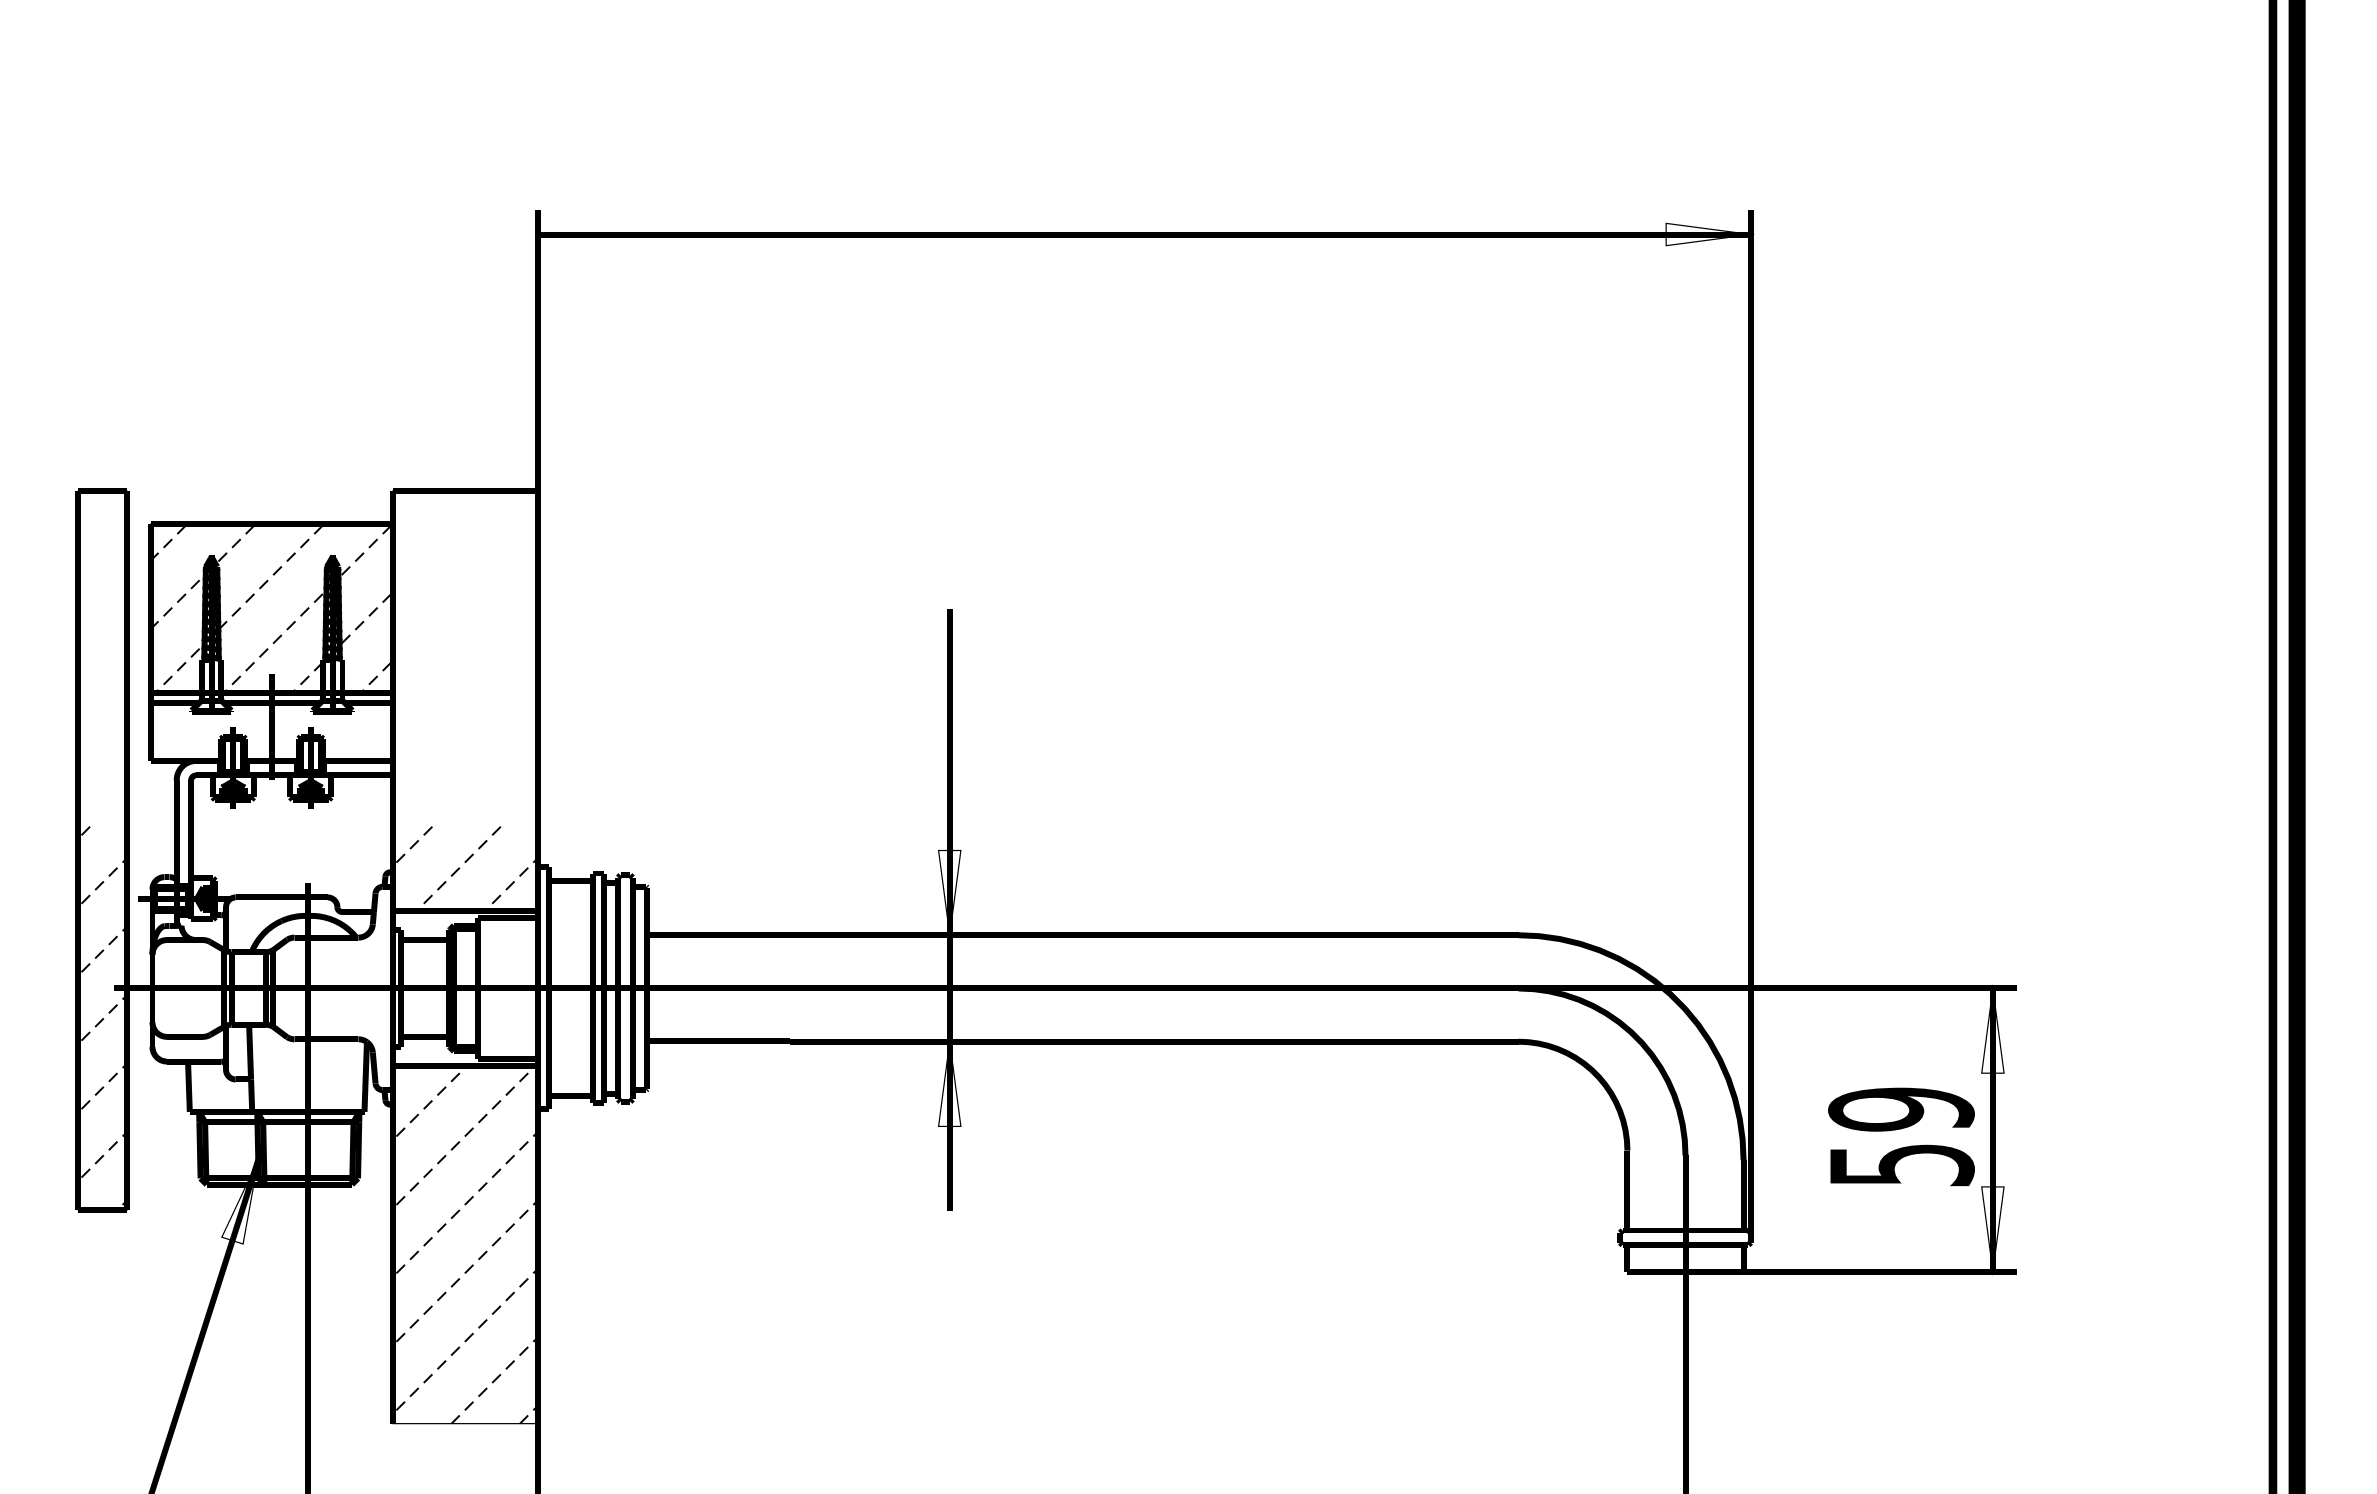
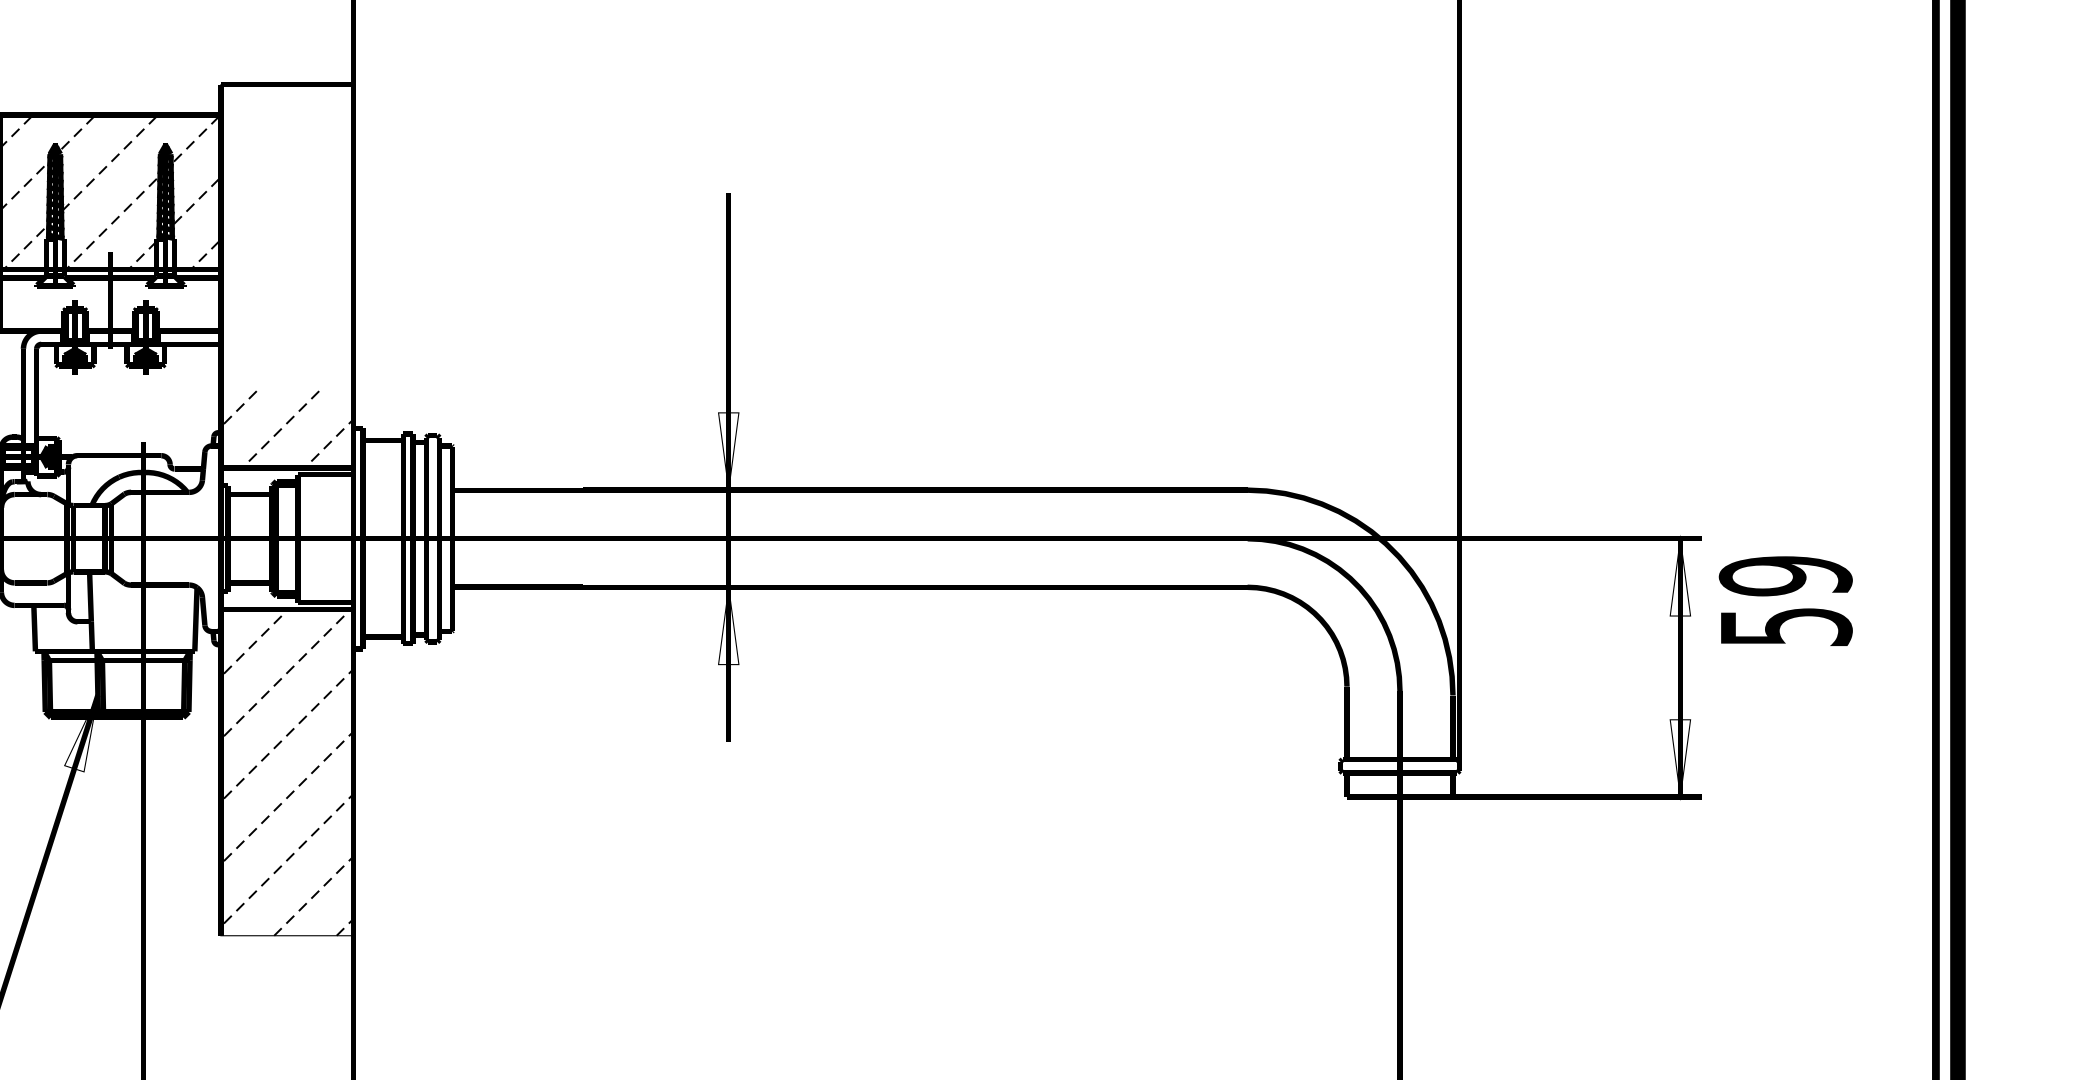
text: (1901, 1136) -> (1785, 600), moved

